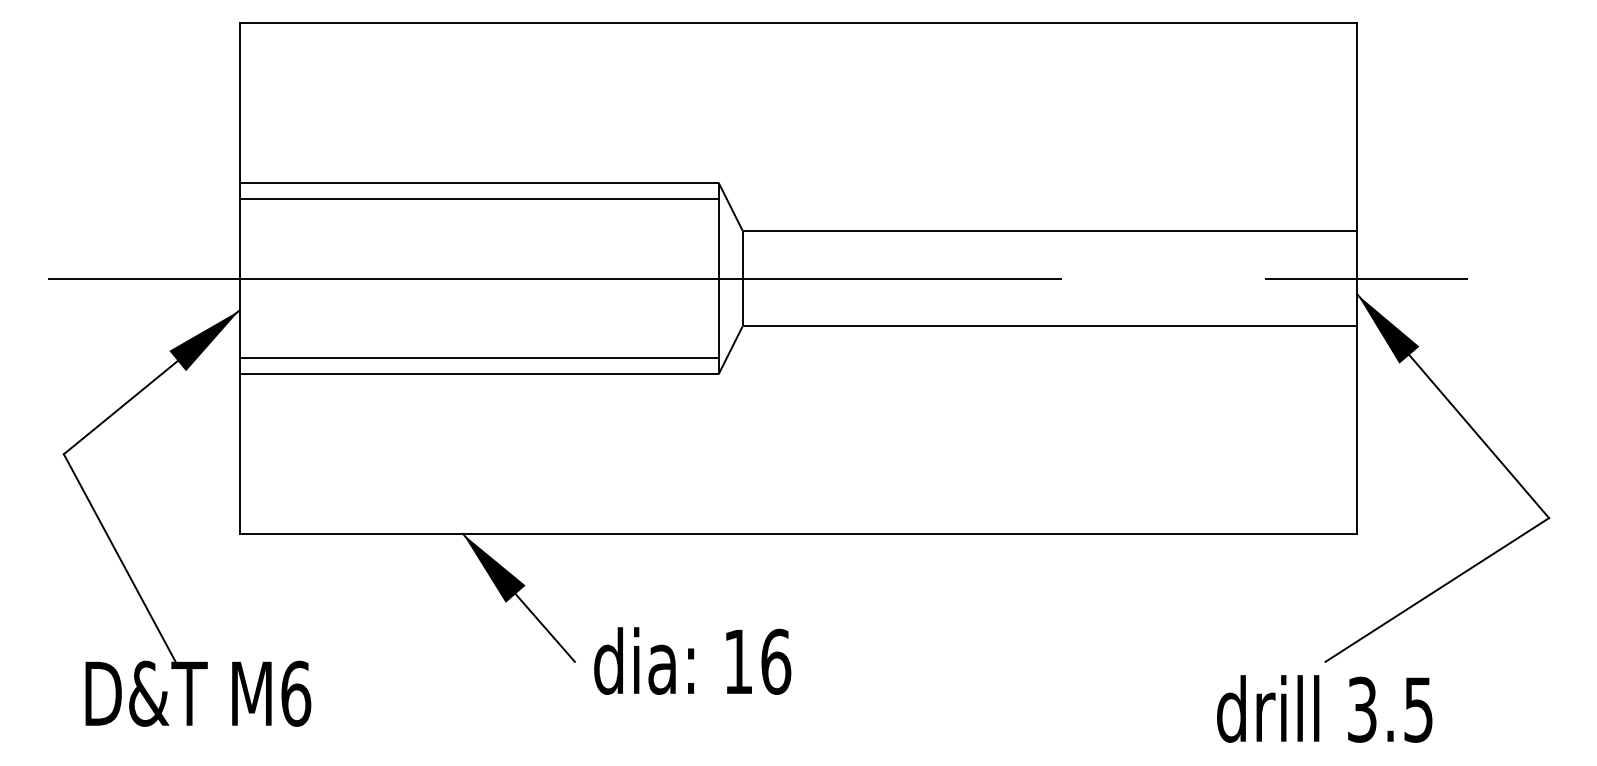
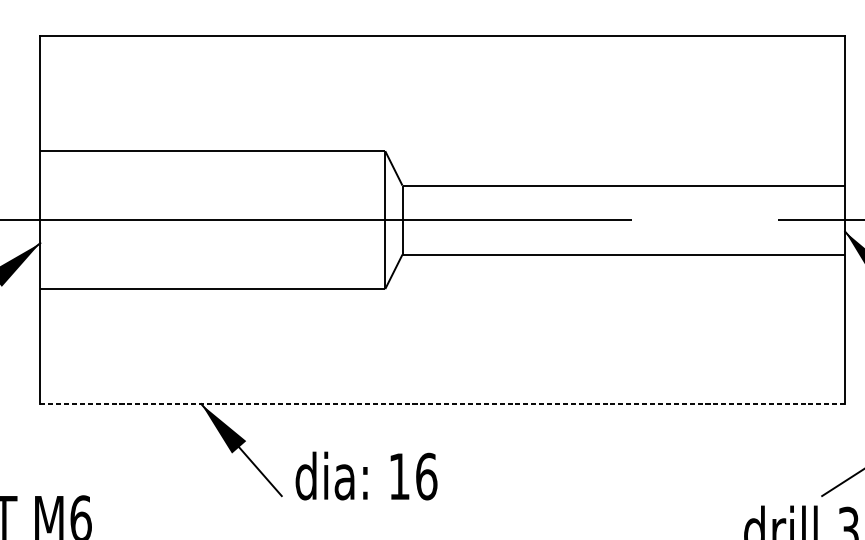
line: (478, 198) -> (212, 162), removed
line: (478, 358) -> (212, 277), removed
line: (798, 534) -> (442, 404), solid -> dashed
text: (692, 660) -> (366, 475), moved

